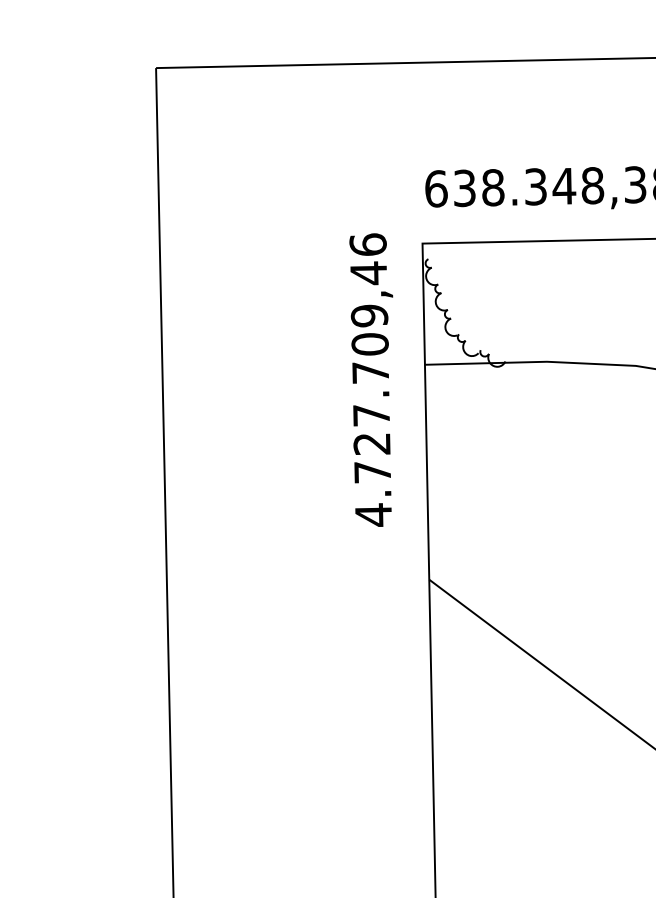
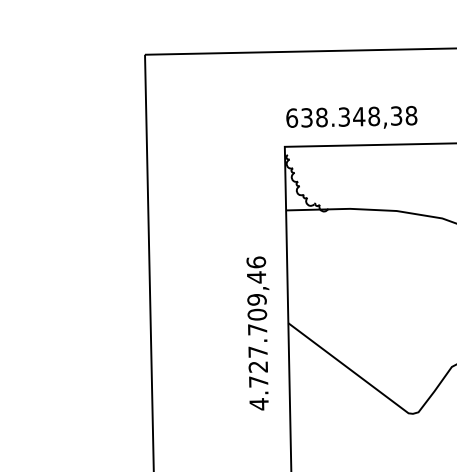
text: (370, 380) -> (257, 333), moved

